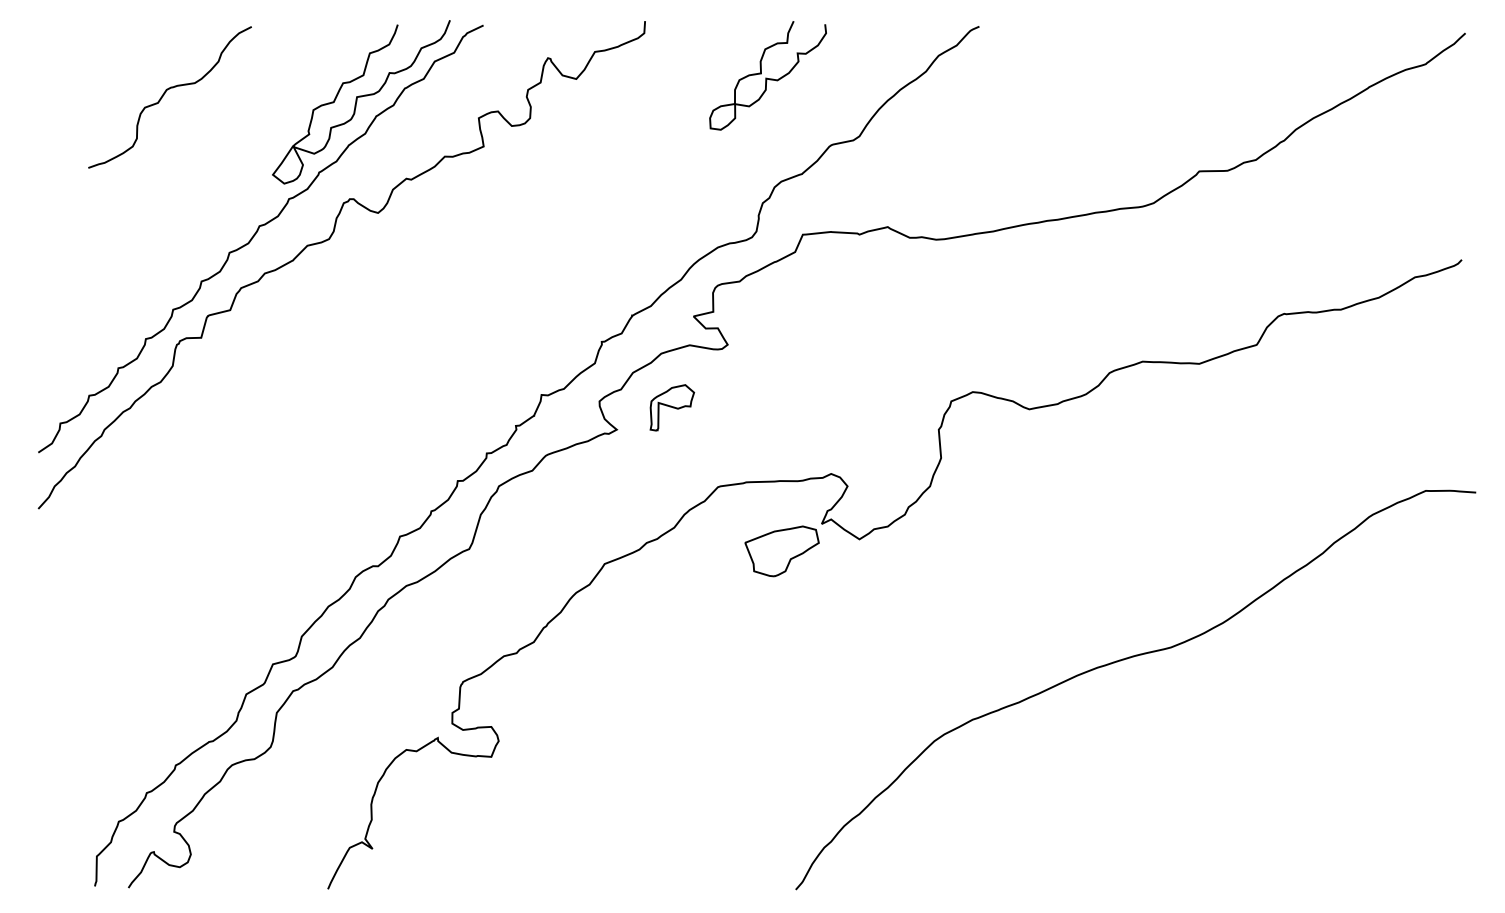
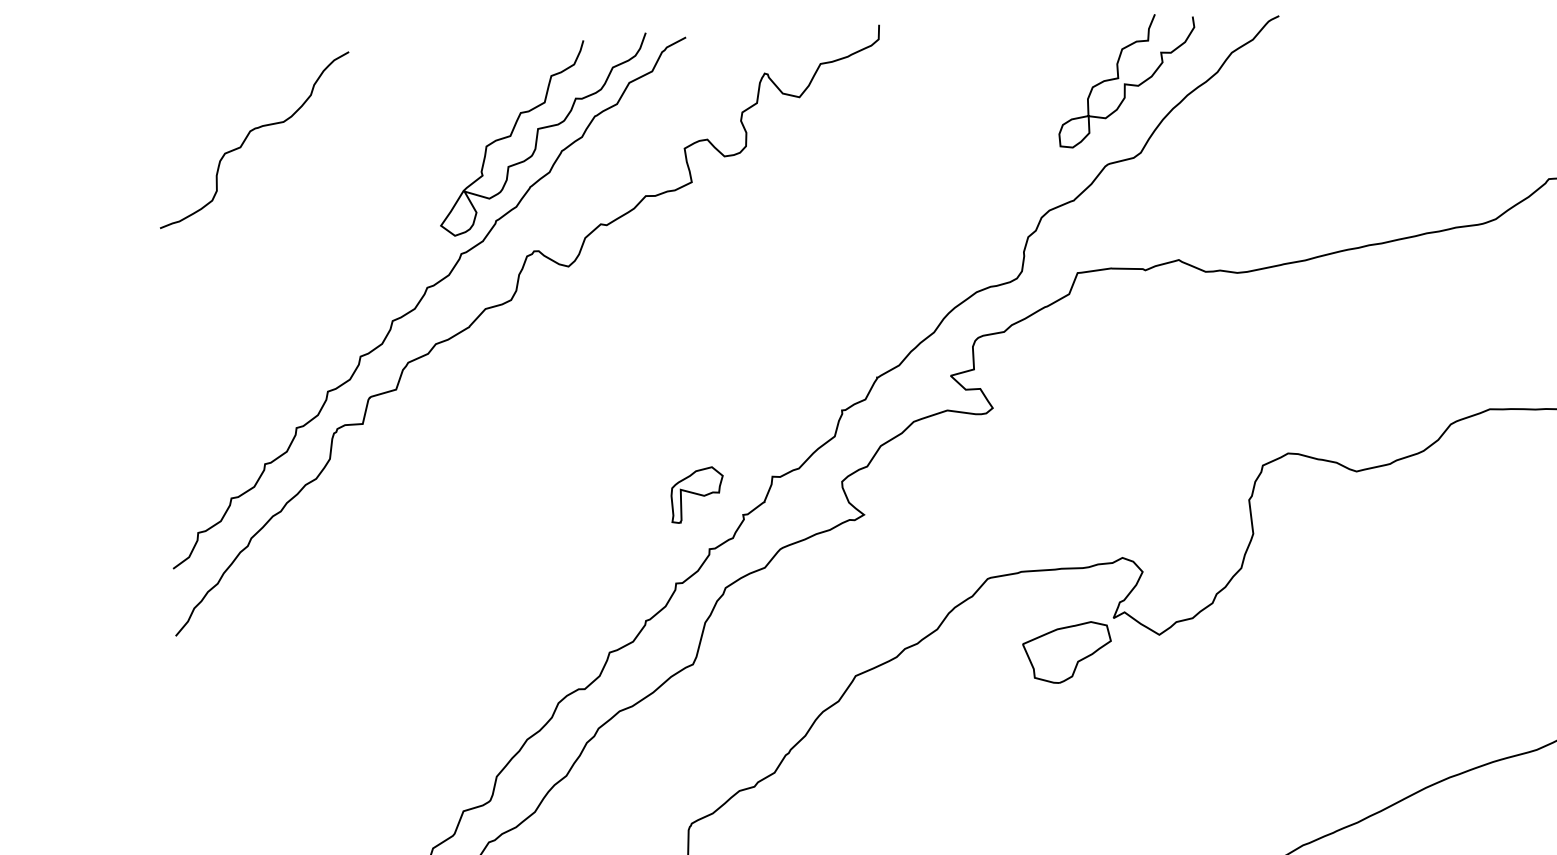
curve: (766, 77) -> (1124, 82), moved
curve: (164, 95) -> (247, 138), moved
part: (672, 407) -> (697, 494), moved

